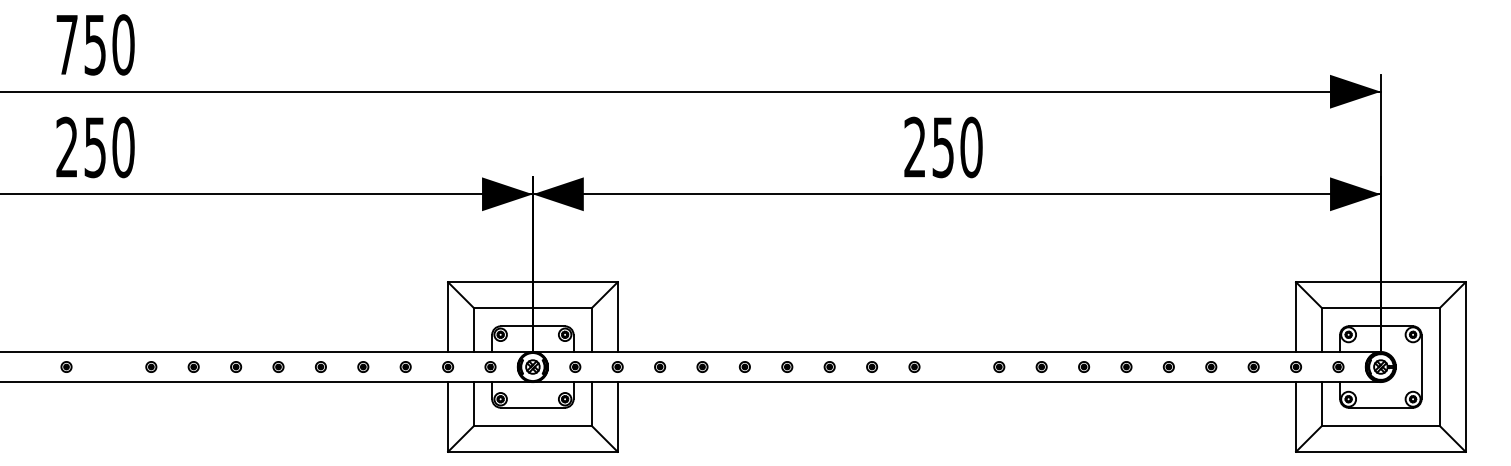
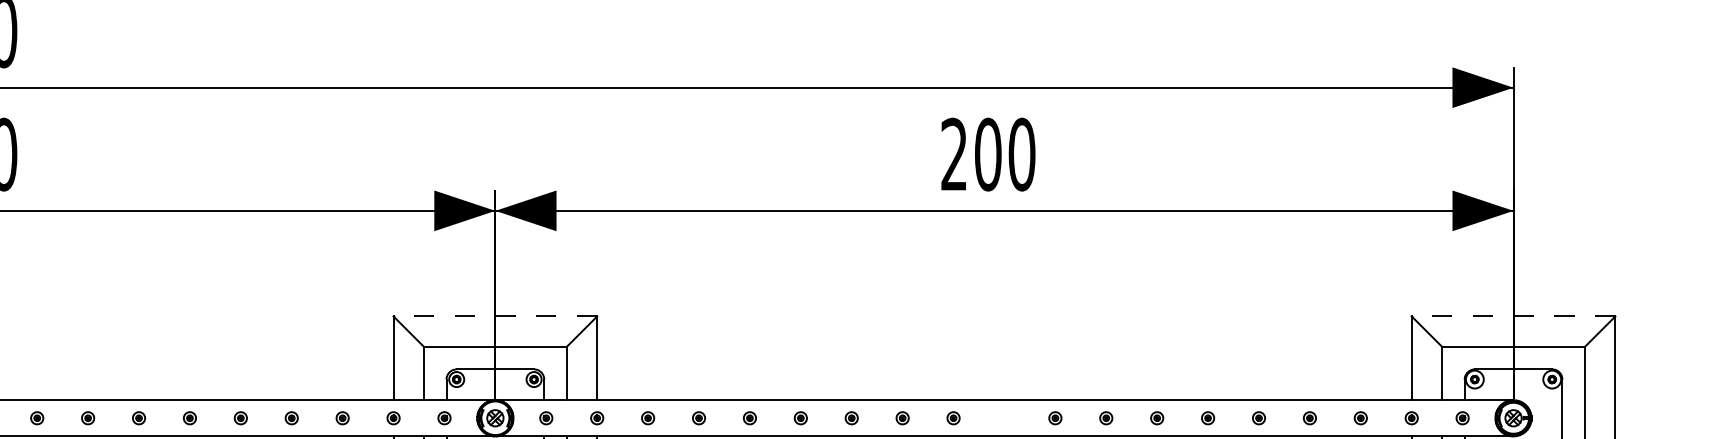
text: (943, 147) -> (988, 154), 250 -> 200
line: (532, 282) -> (494, 316), solid -> dashed
line: (1380, 282) -> (1513, 316), solid -> dashed

